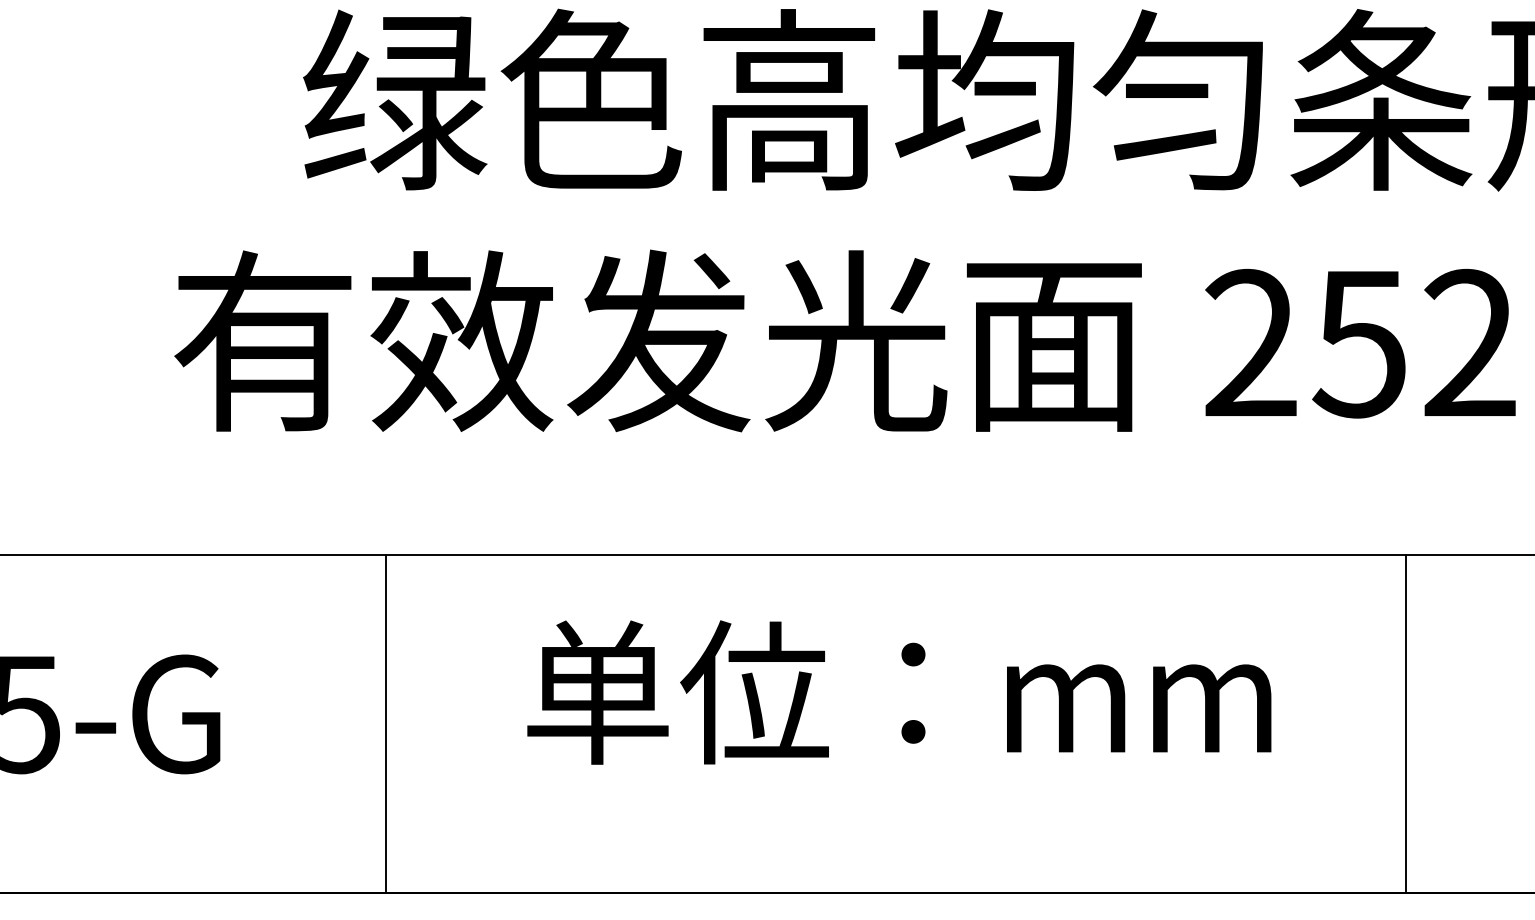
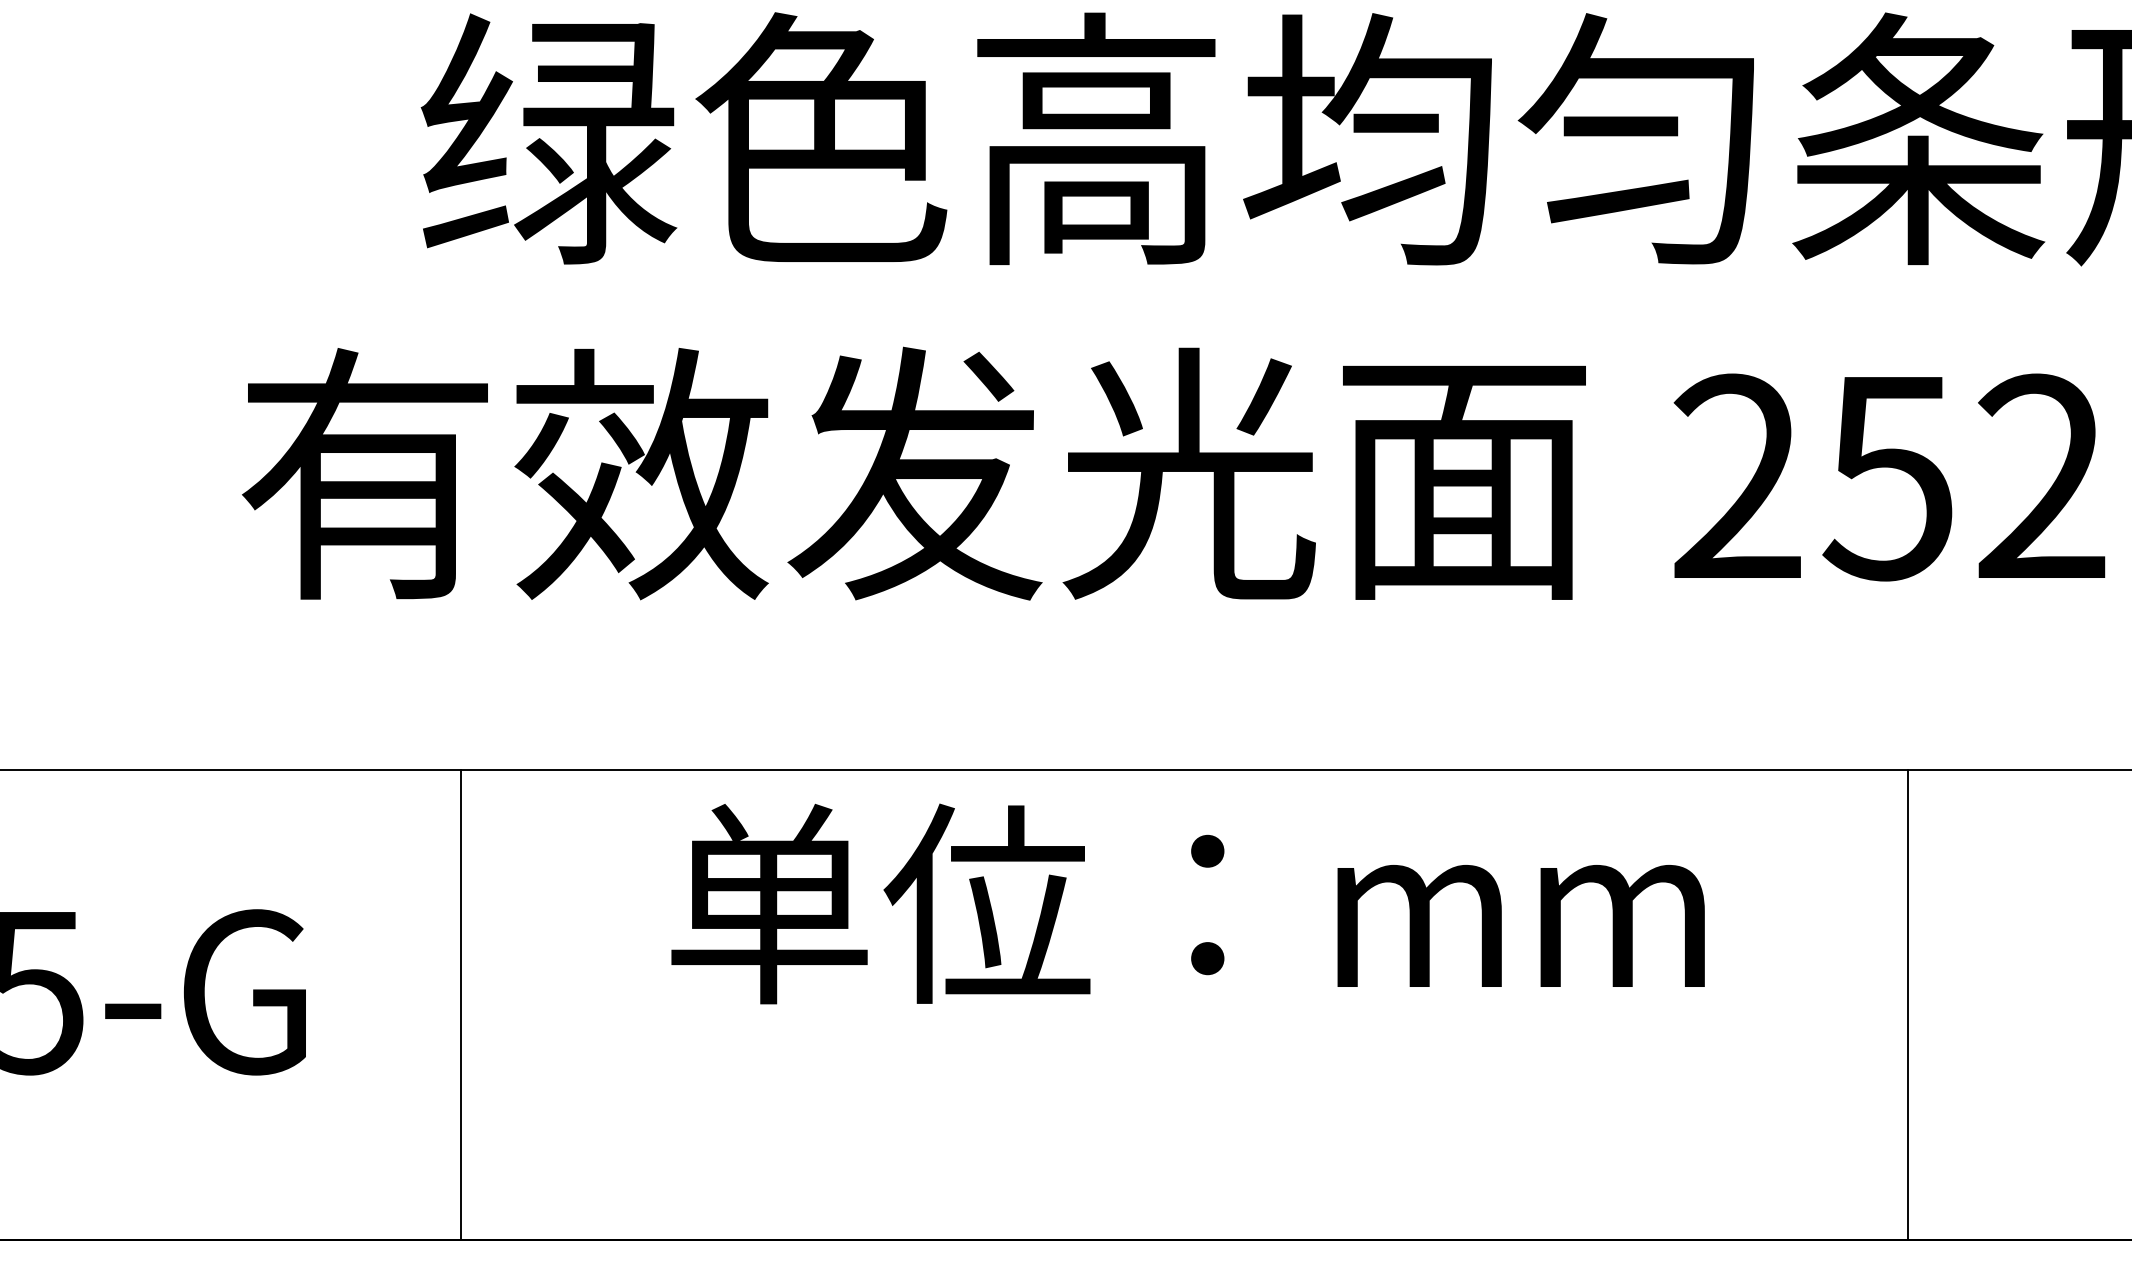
text: (898, 692) -> (1187, 903), moved
line: (385, 723) -> (460, 1004), moved
line: (1405, 723) -> (1907, 1004), moved

